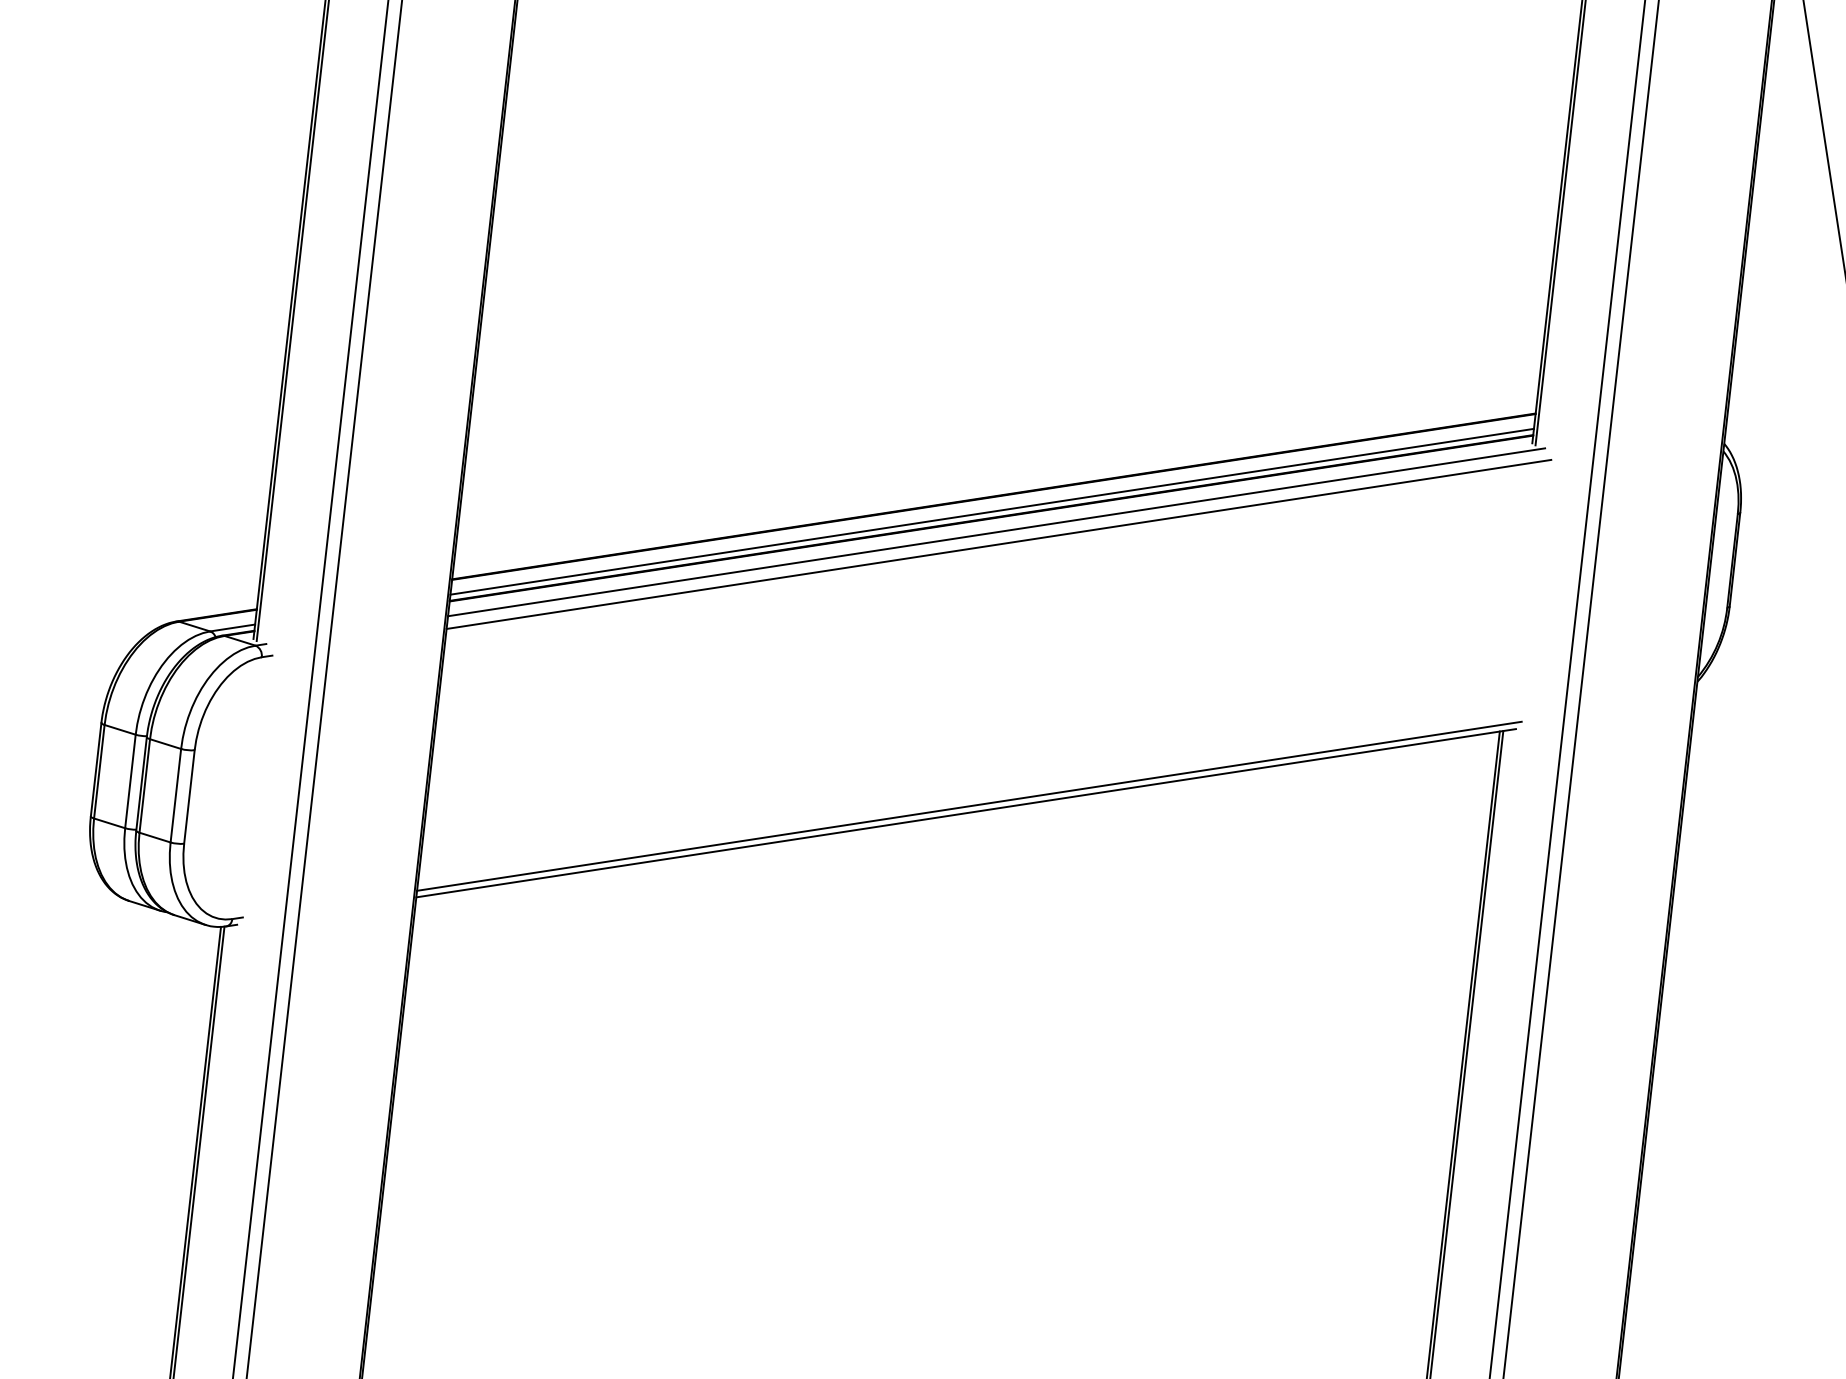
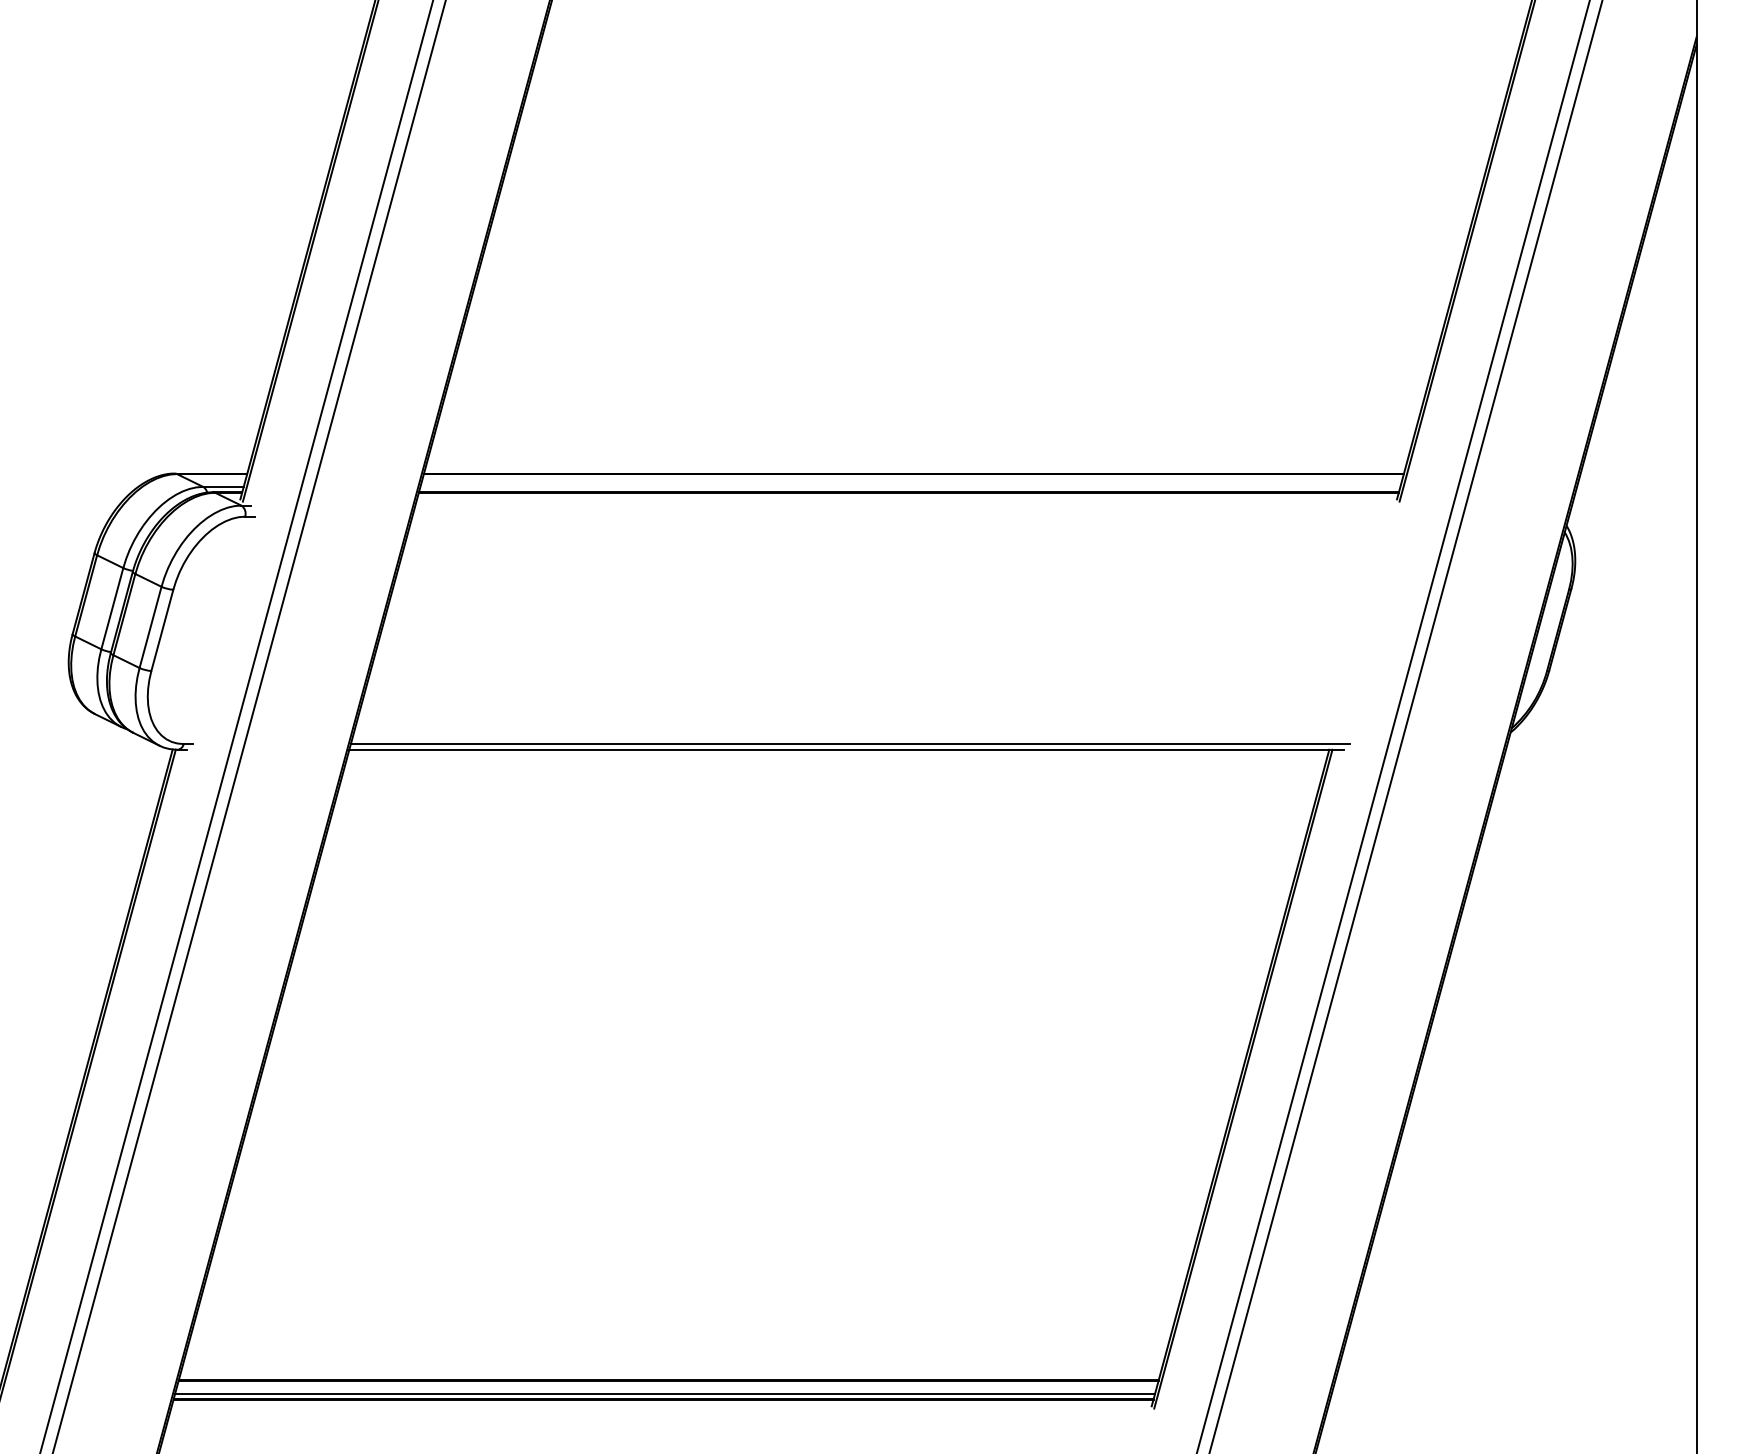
line: (992, 511) -> (910, 486), removed
line: (996, 532) -> (911, 505), removed
line: (998, 544) -> (911, 516), removed

